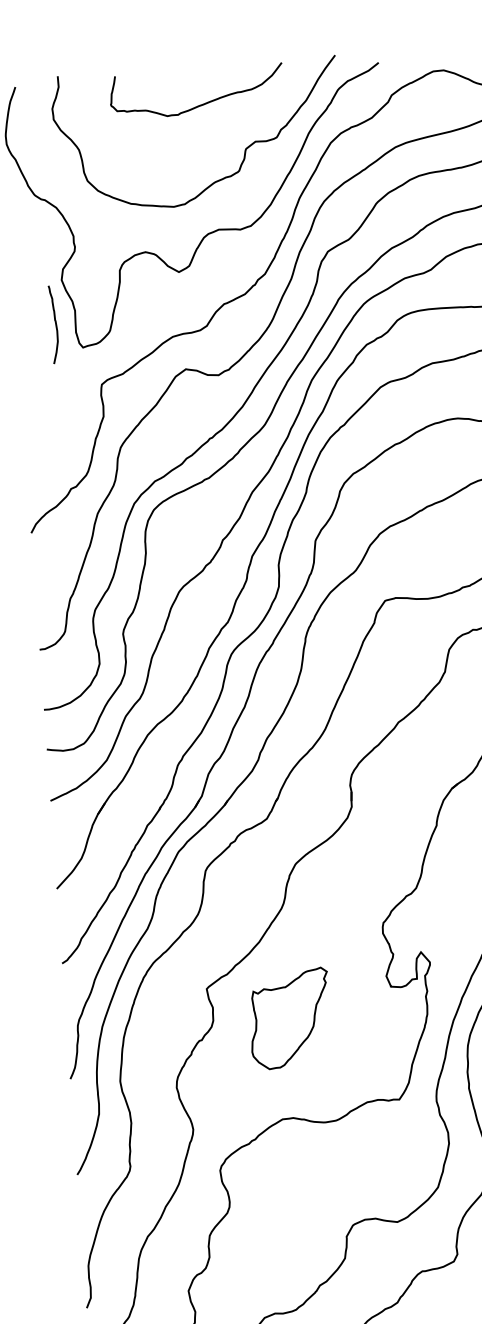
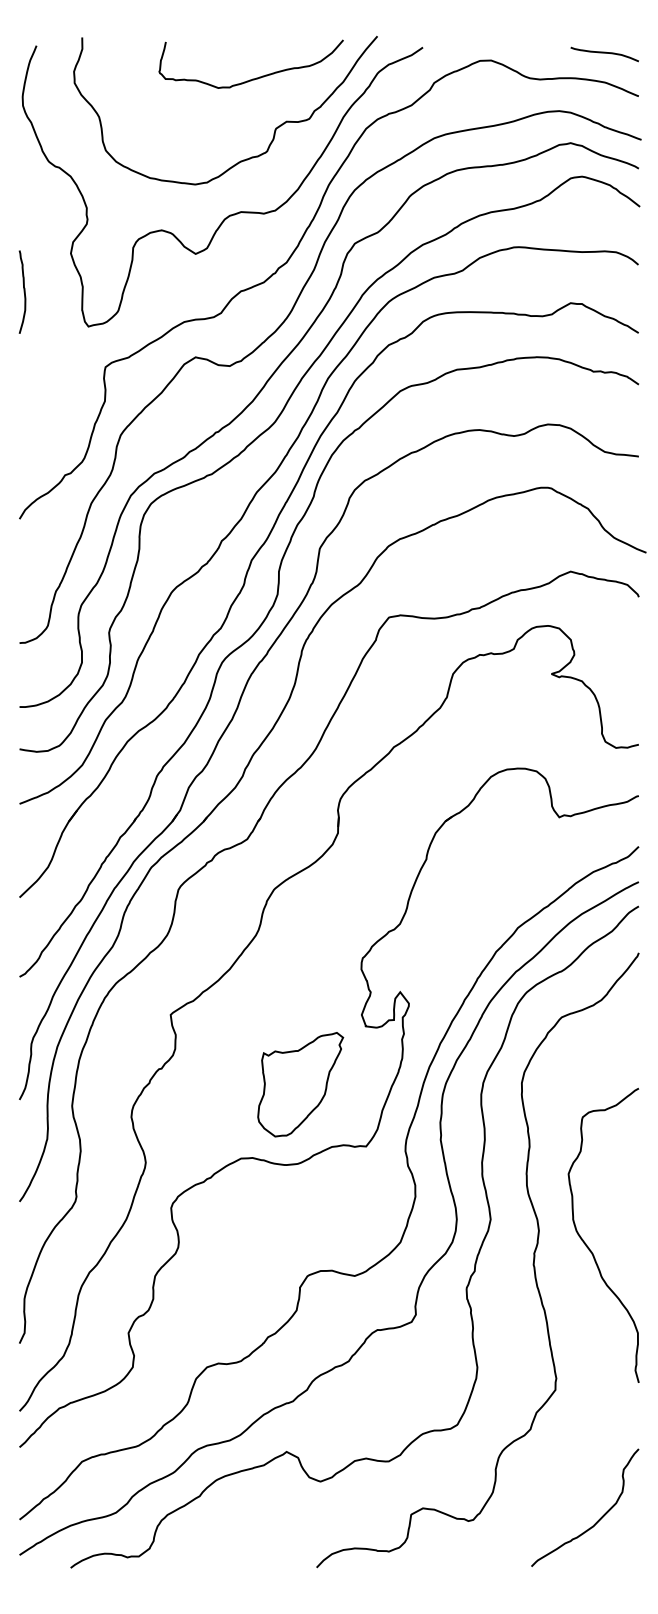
curve: (198, 104) -> (252, 78), moved
curve: (54, 324) -> (23, 291), moved
part: (289, 1018) -> (300, 1084), moved

